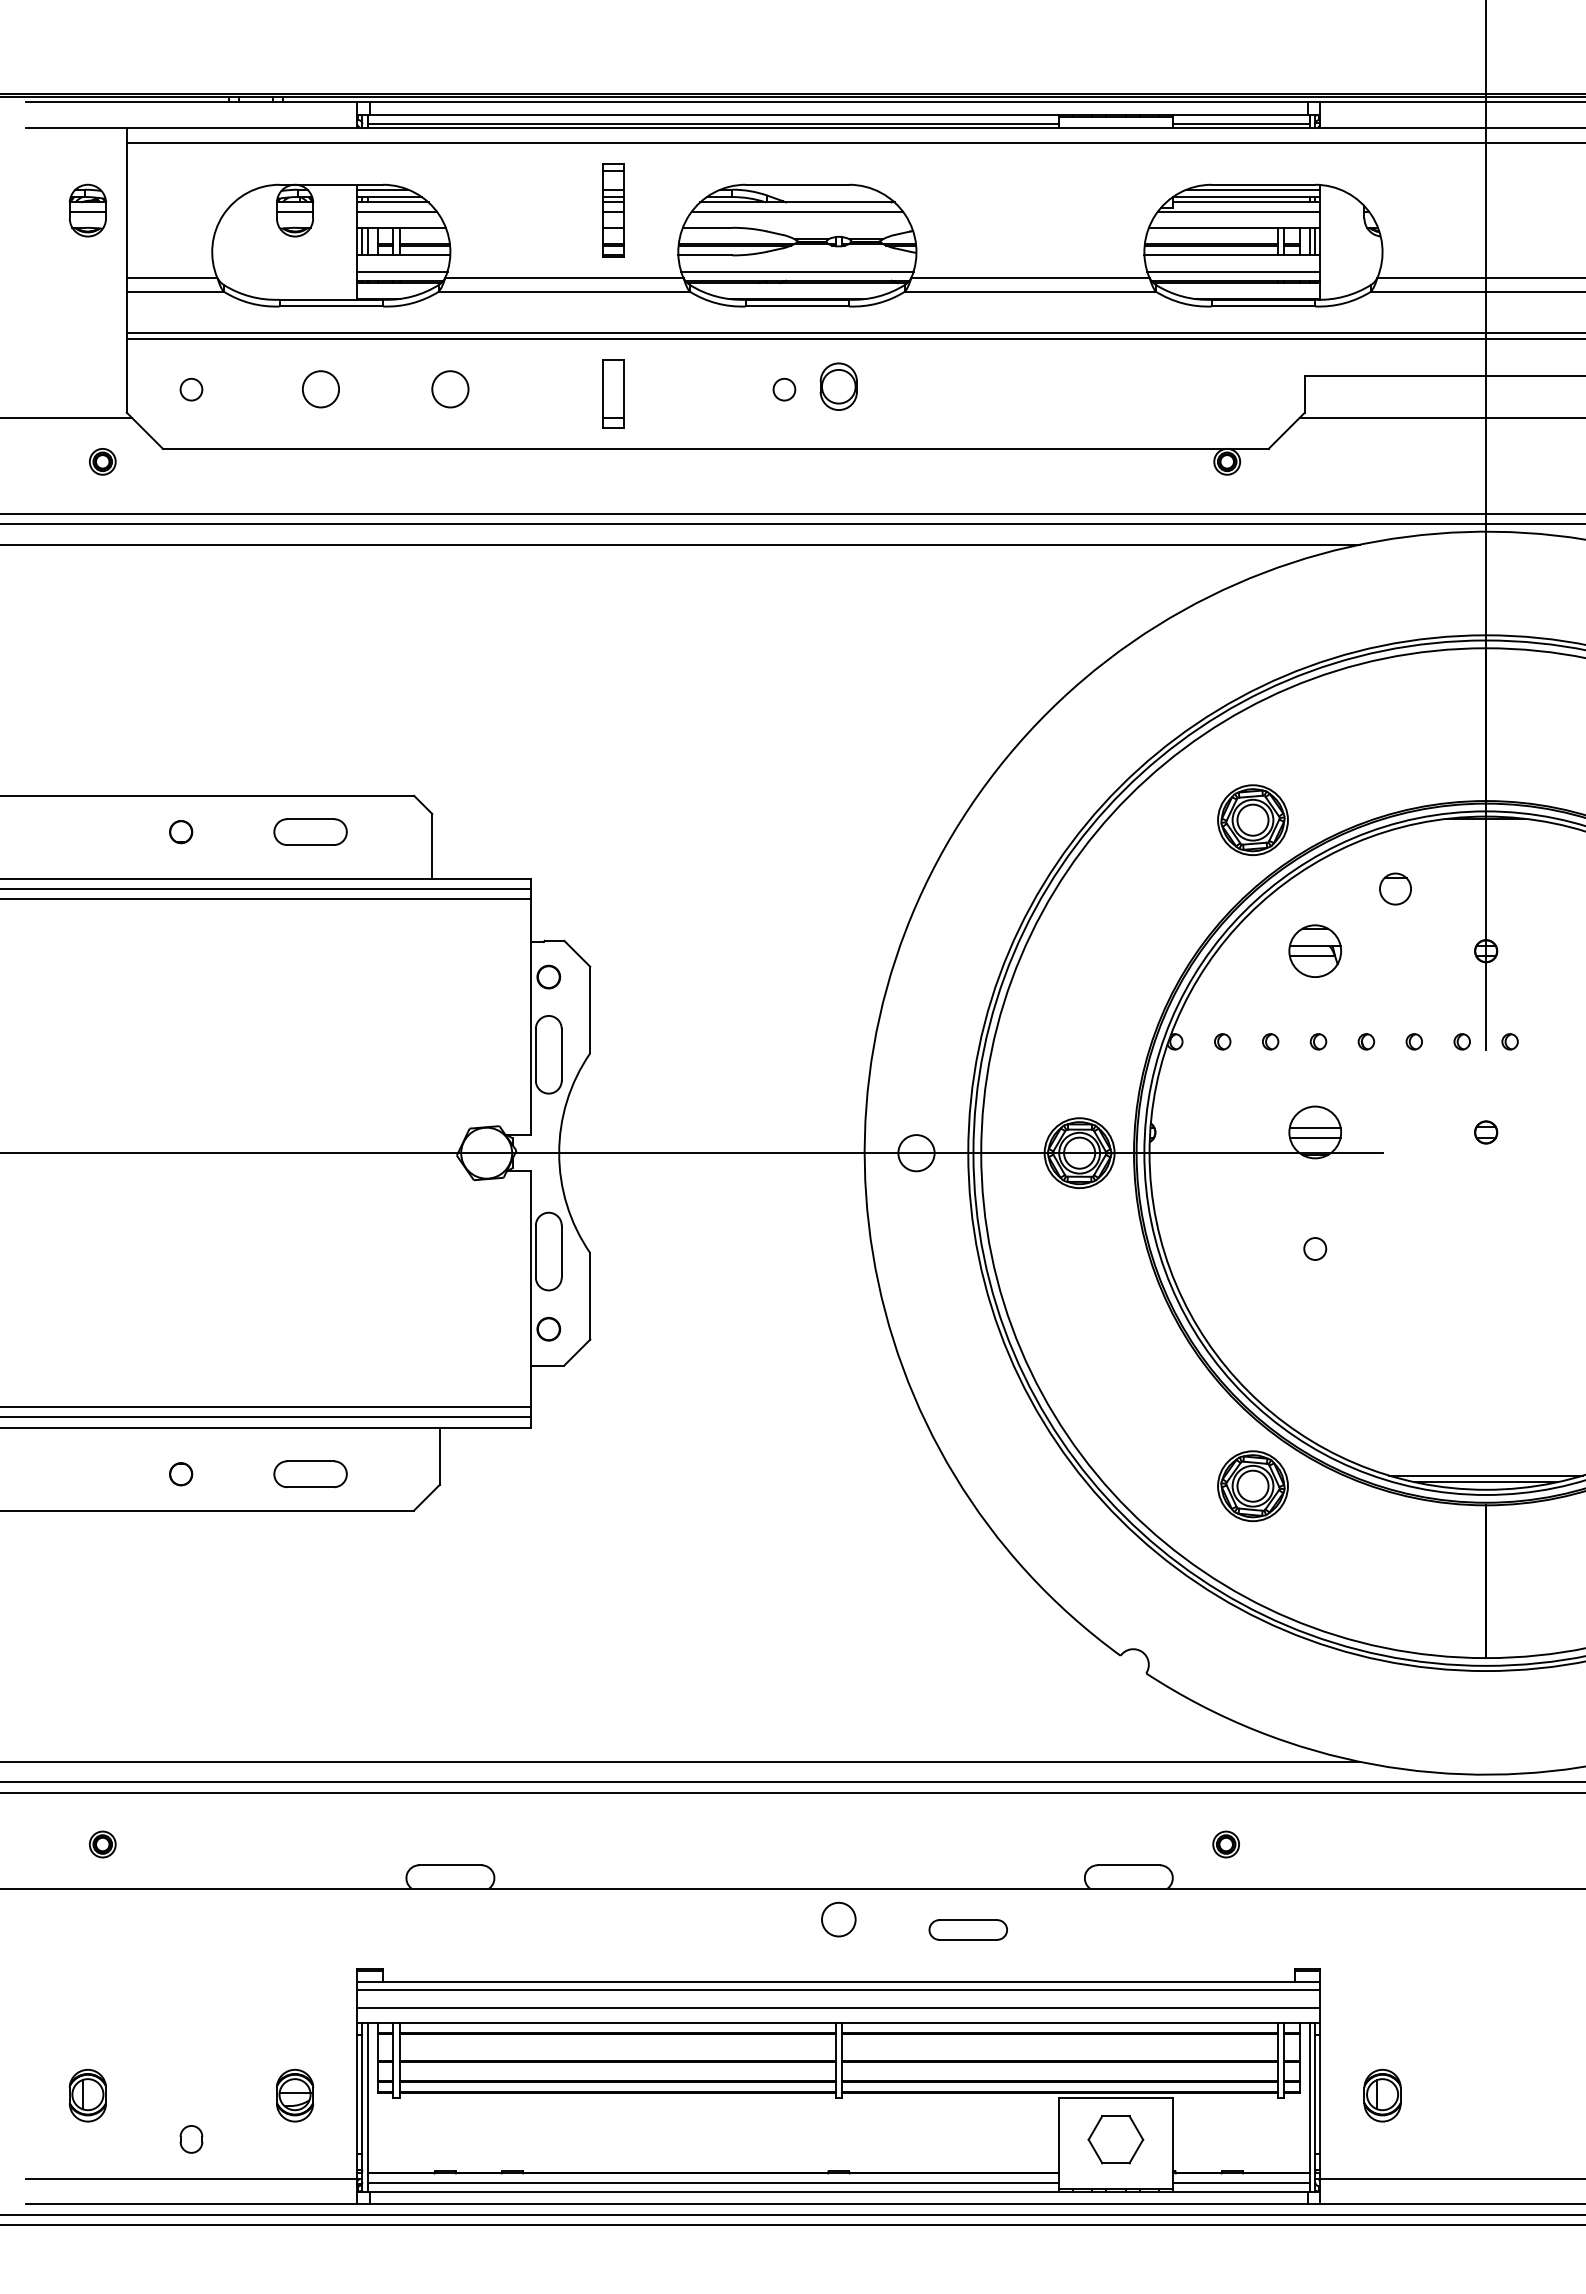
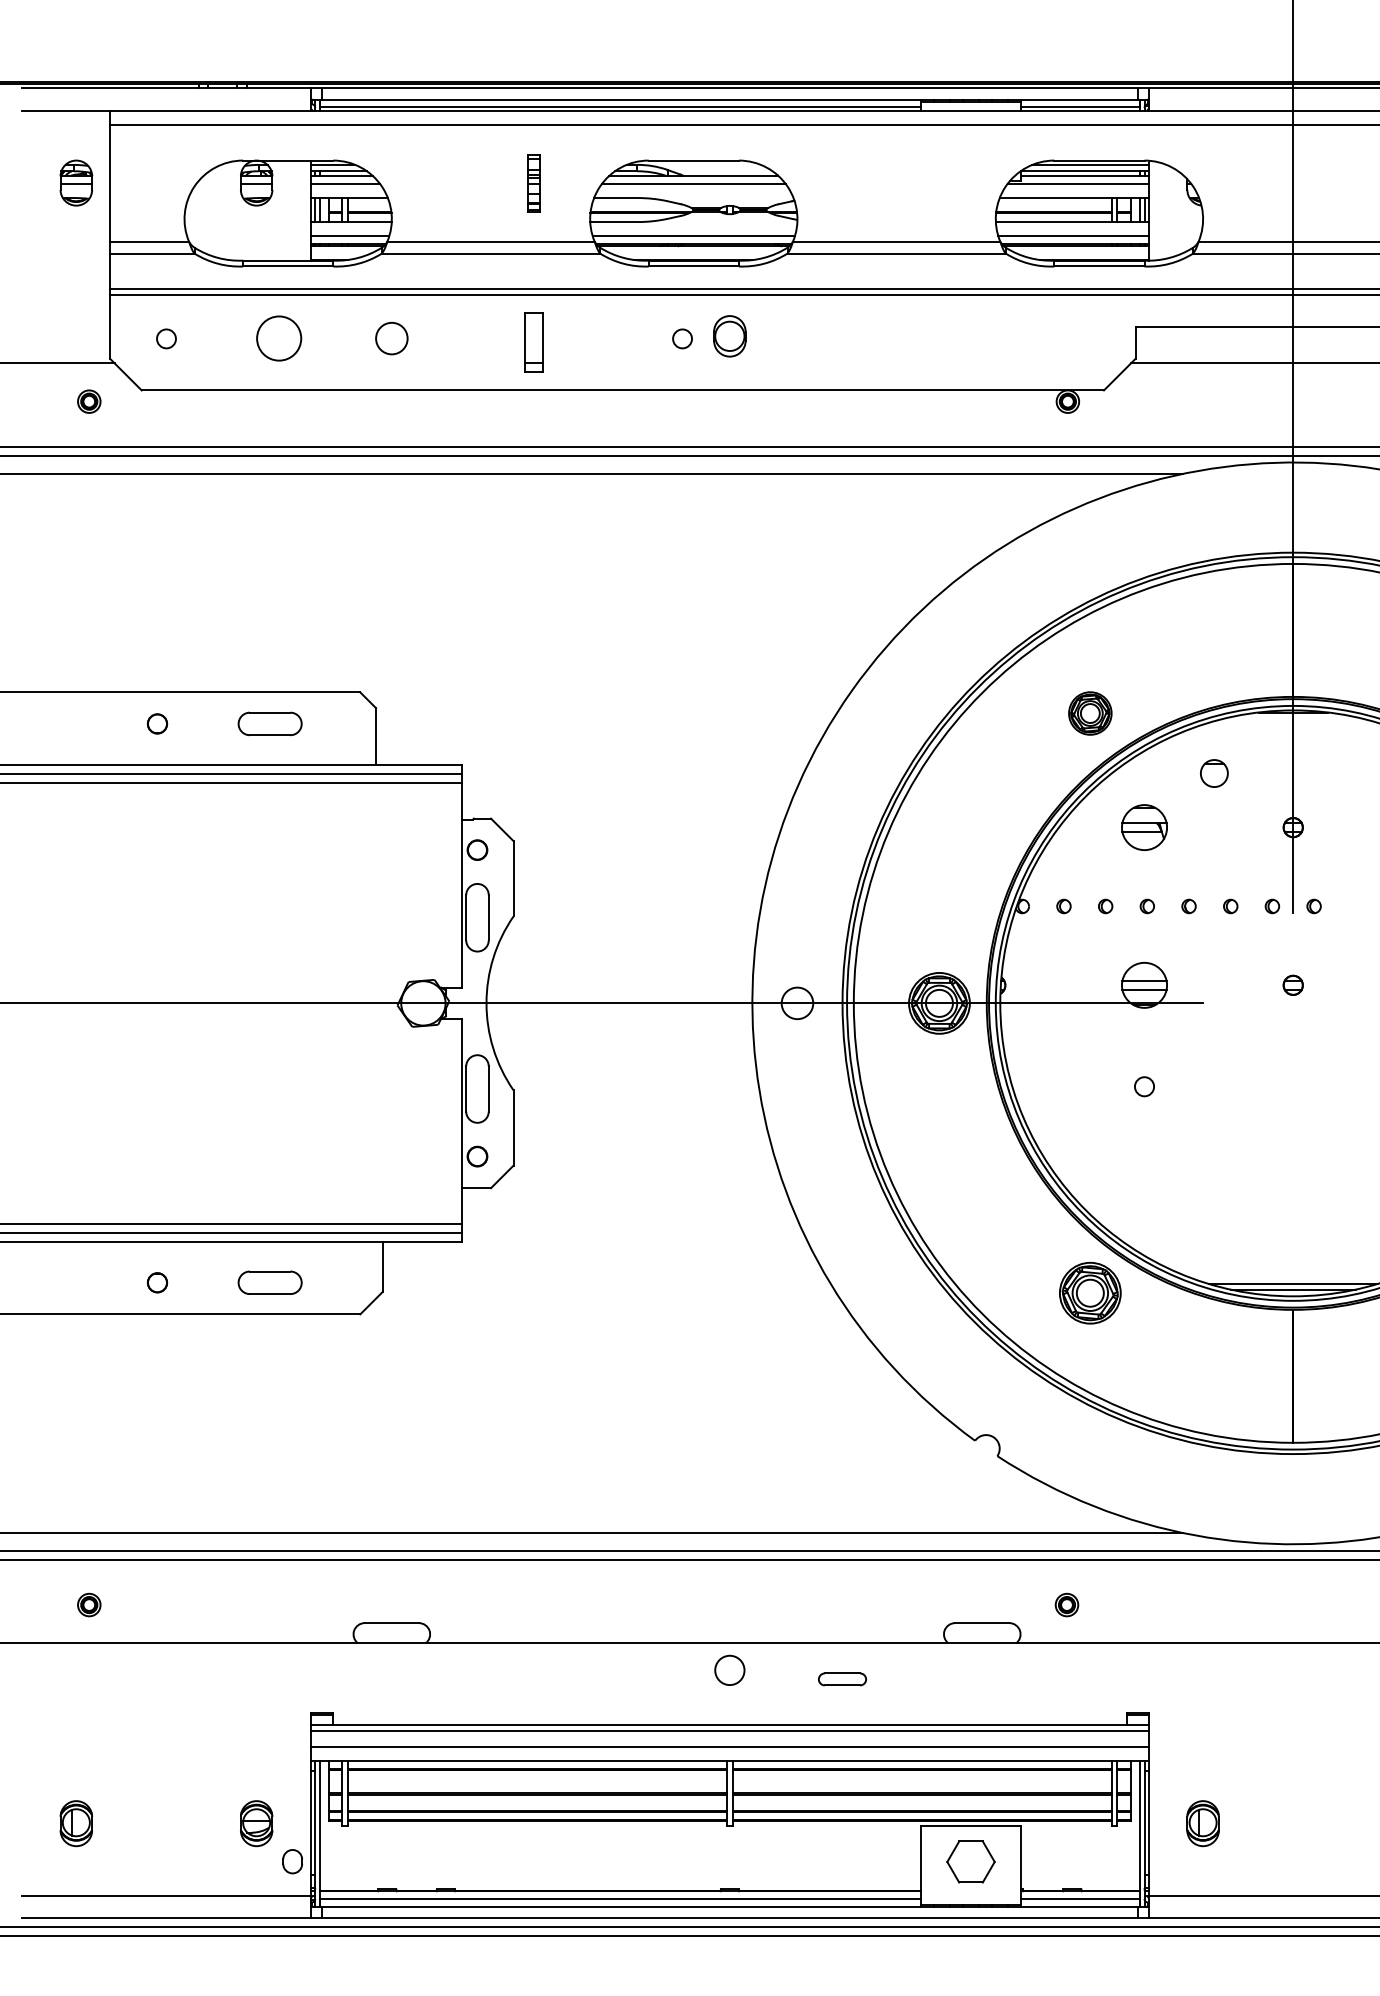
part: (613, 210) -> (533, 182), size x0.7
circle: (320, 389) -> (278, 338), size x1.4
part: (1252, 819) -> (1089, 712), size x0.7
part: (967, 1929) -> (841, 1679), size x0.7
part: (191, 2139) -> (292, 1861), moved

